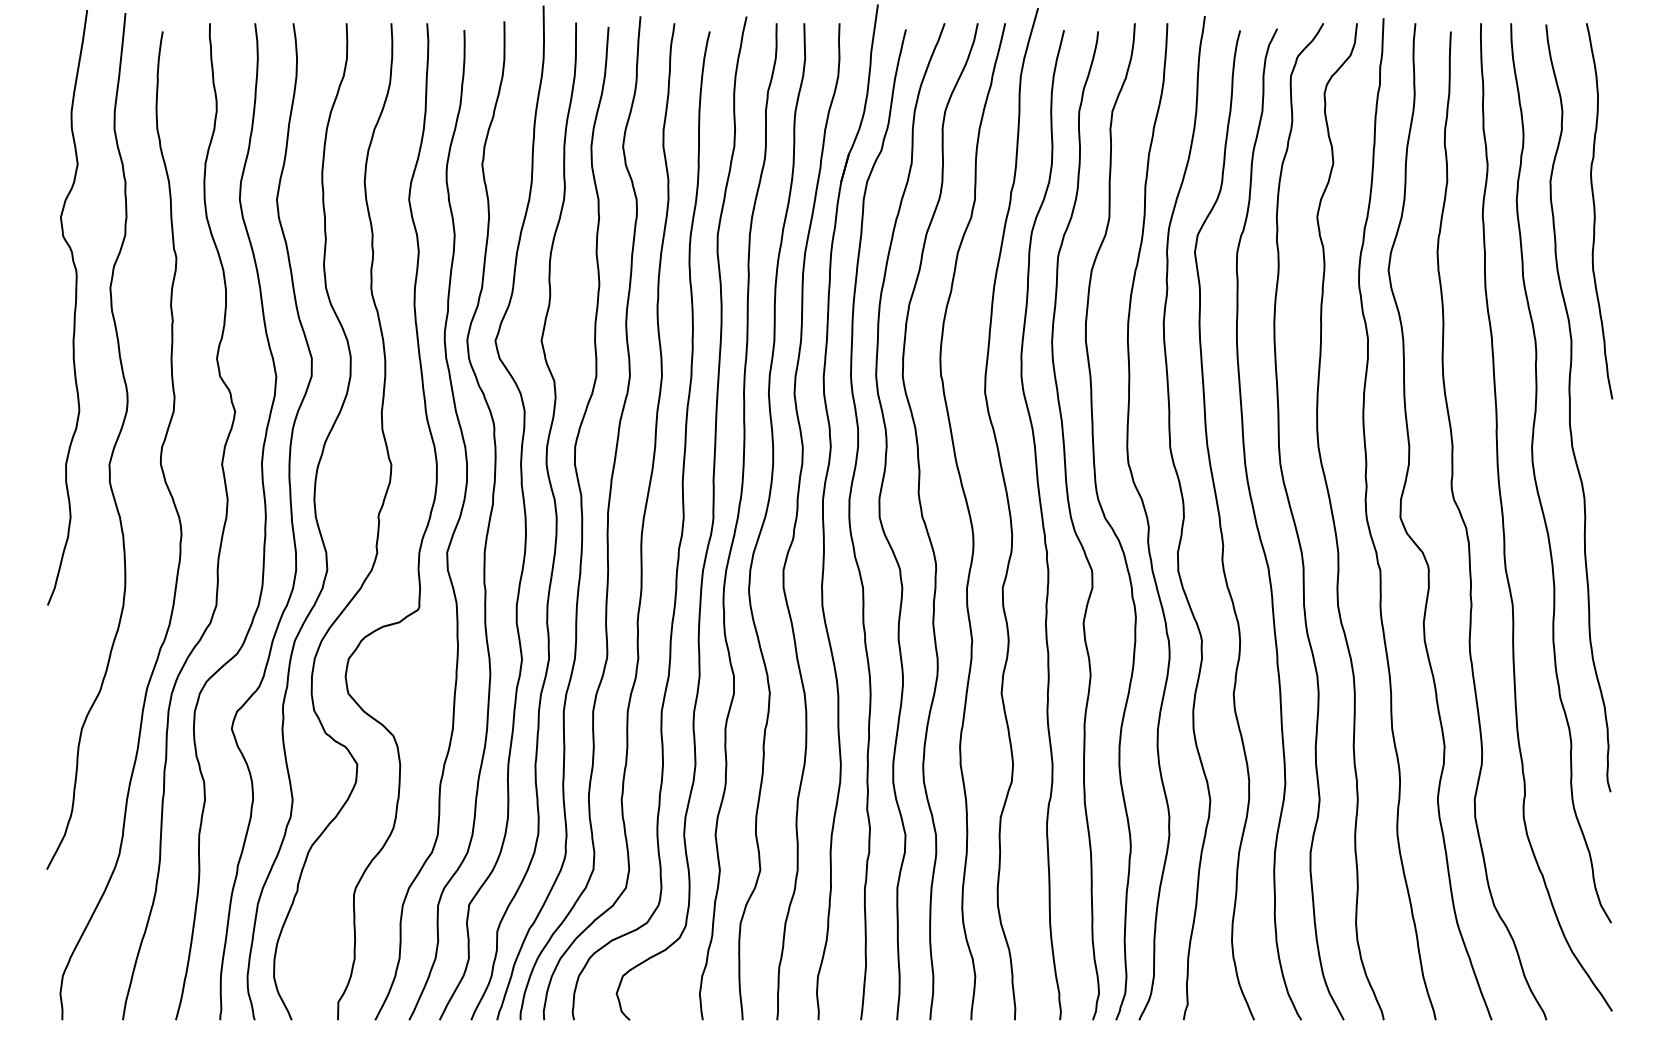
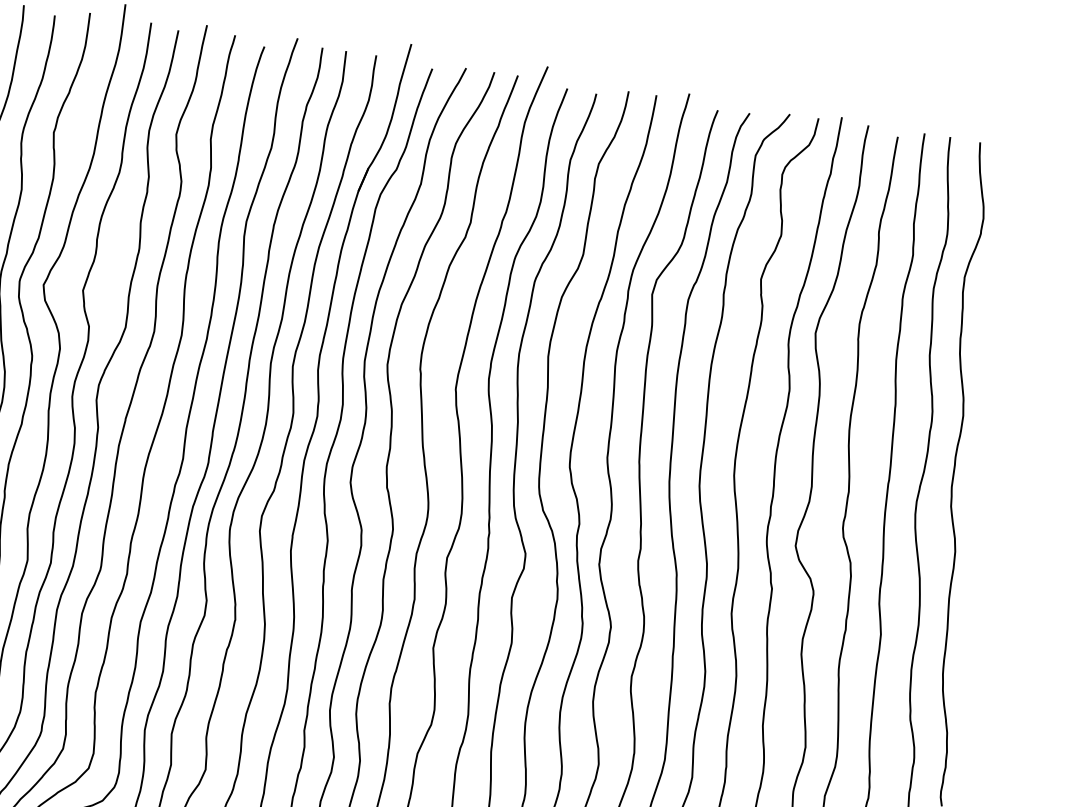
curve: (1595, 211) -> (999, 308), removed

